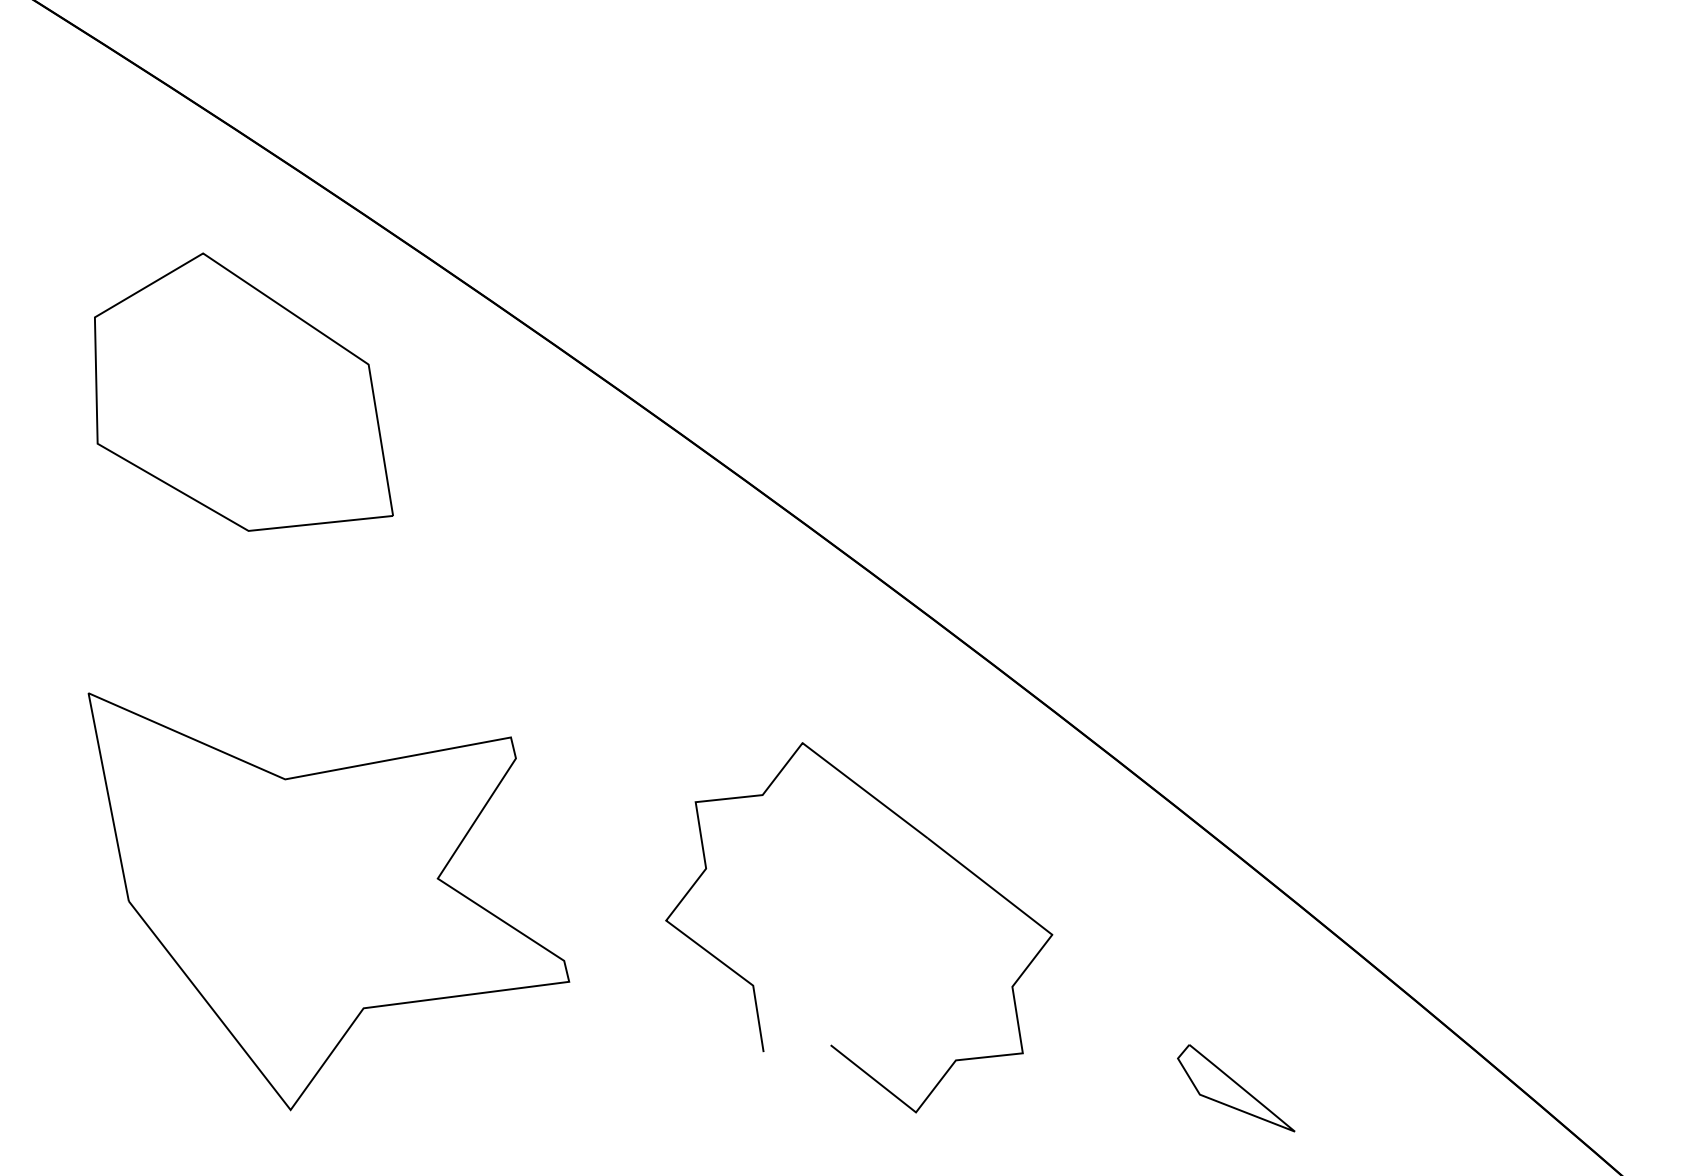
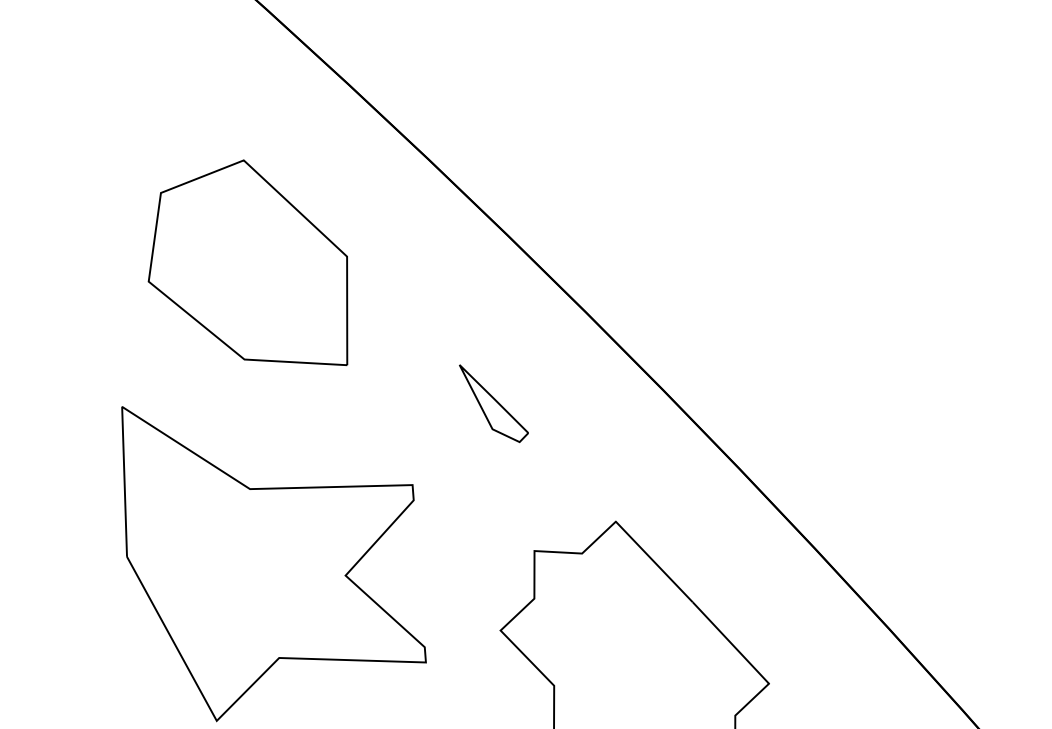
part: (243, 391) -> (256, 261), moved
part: (605, 606) -> (493, 404), added

